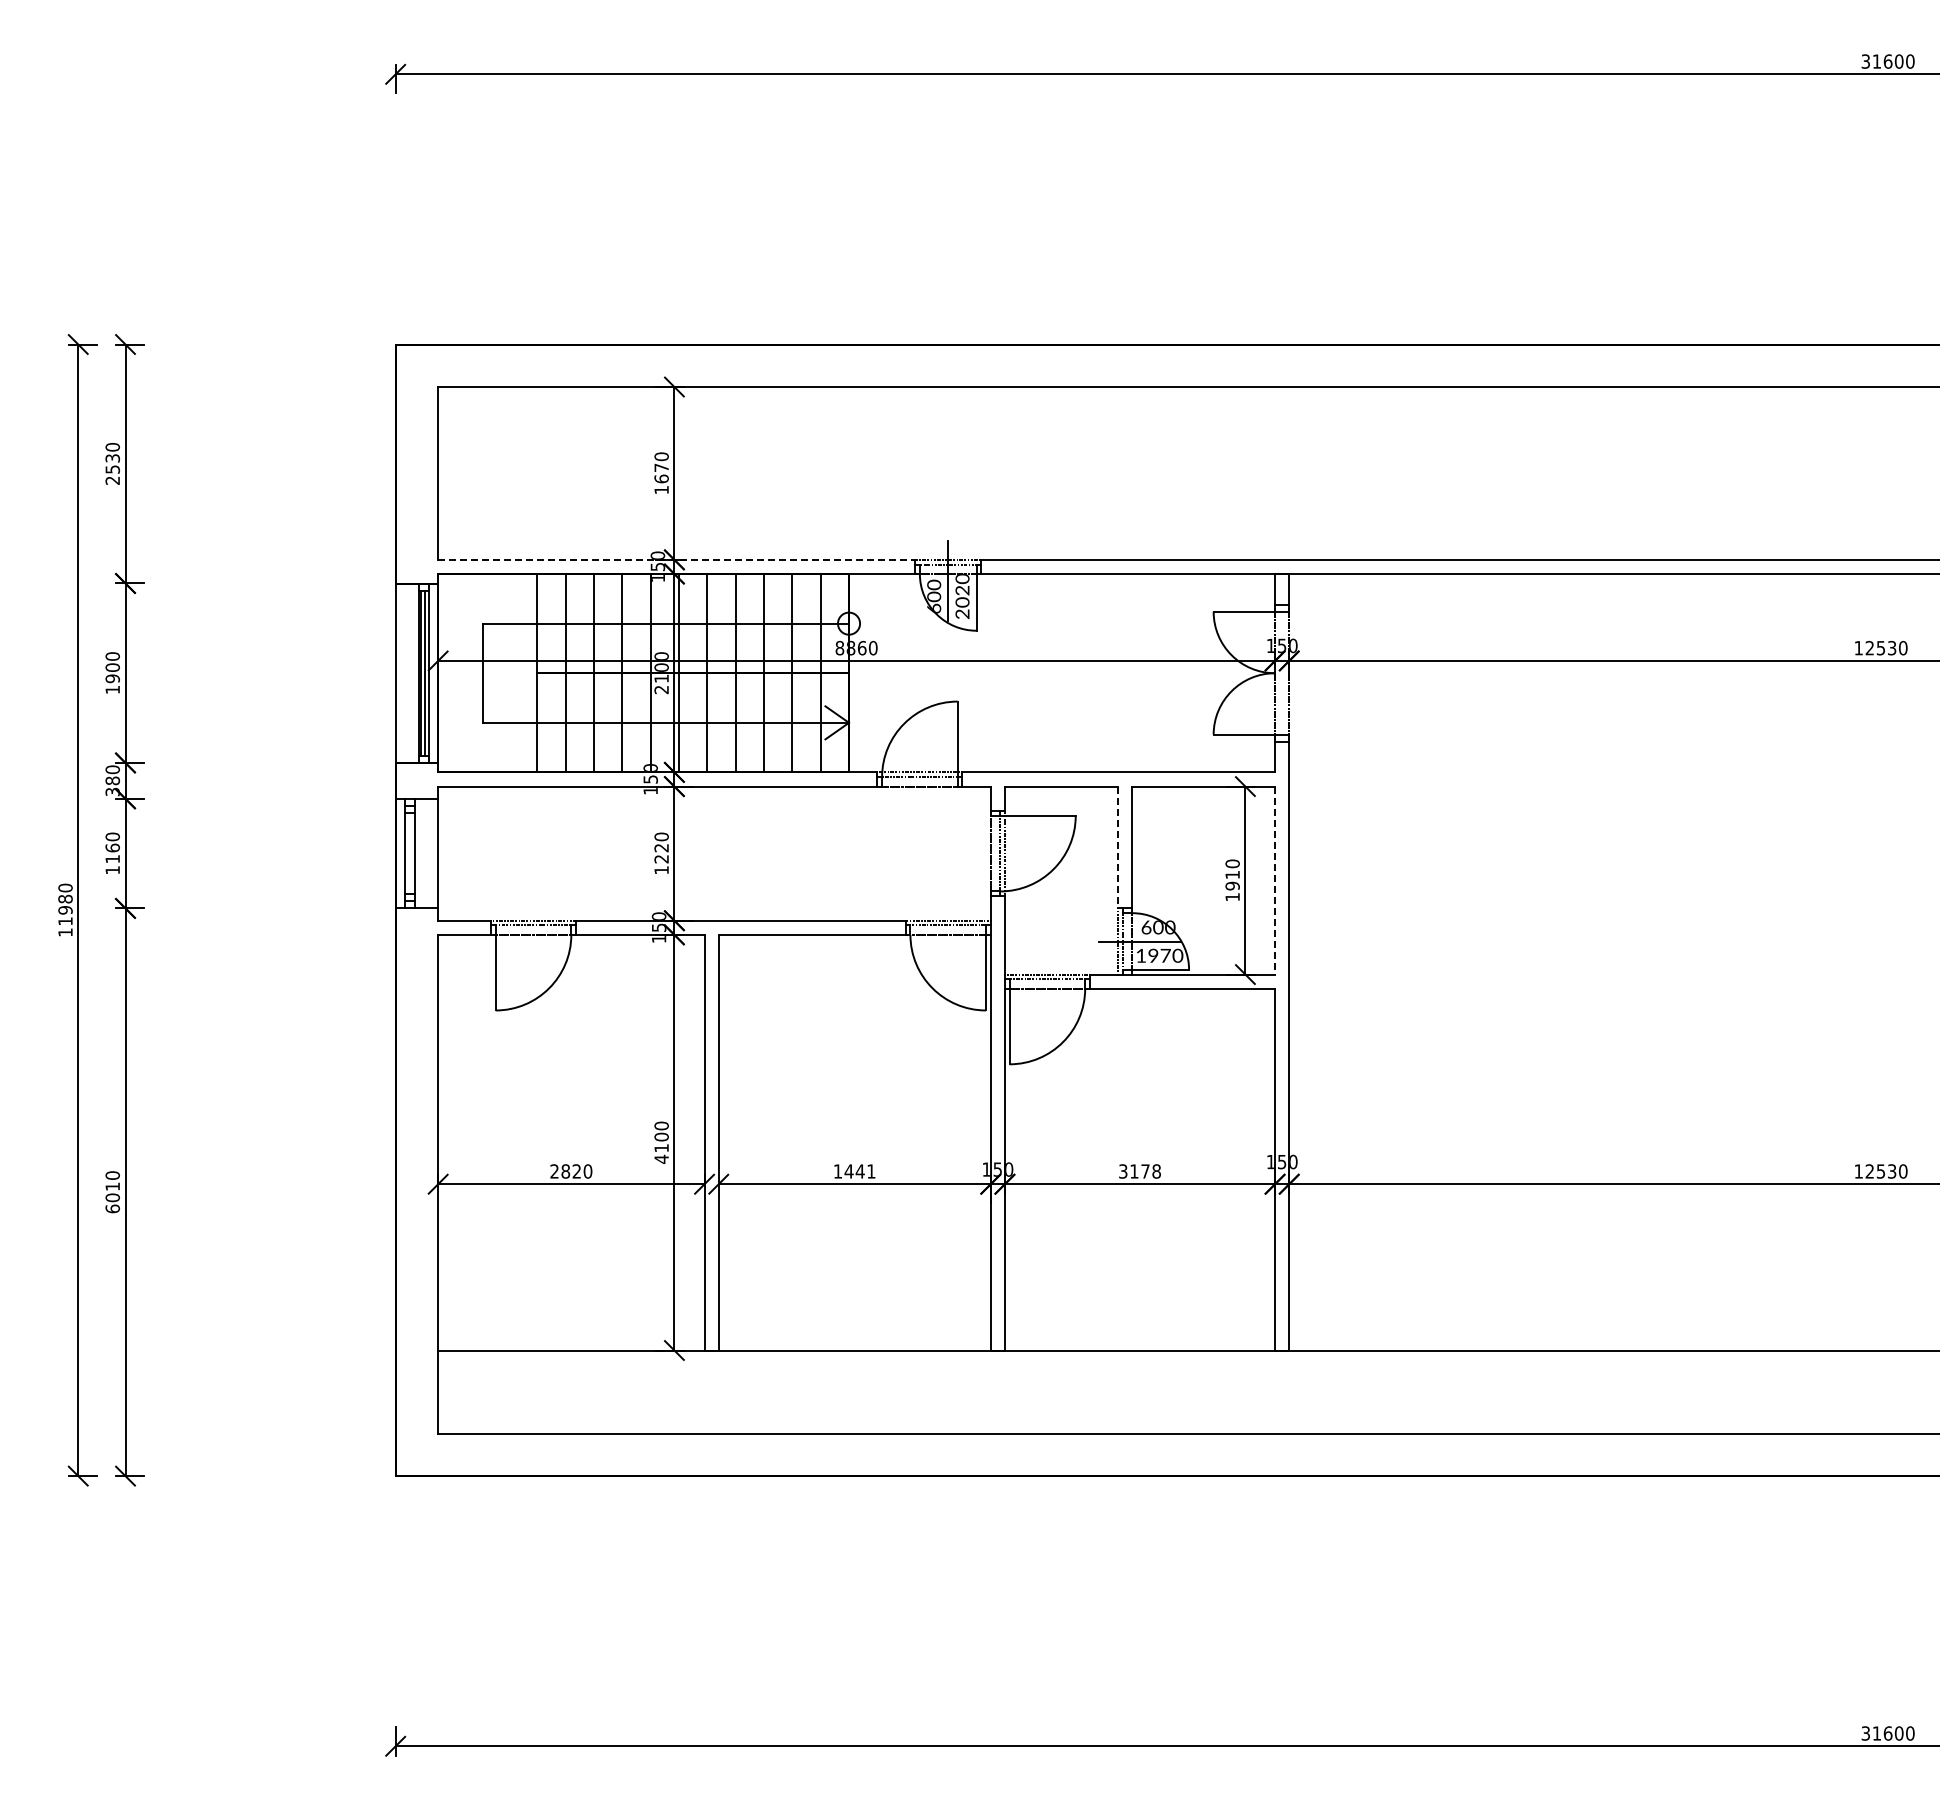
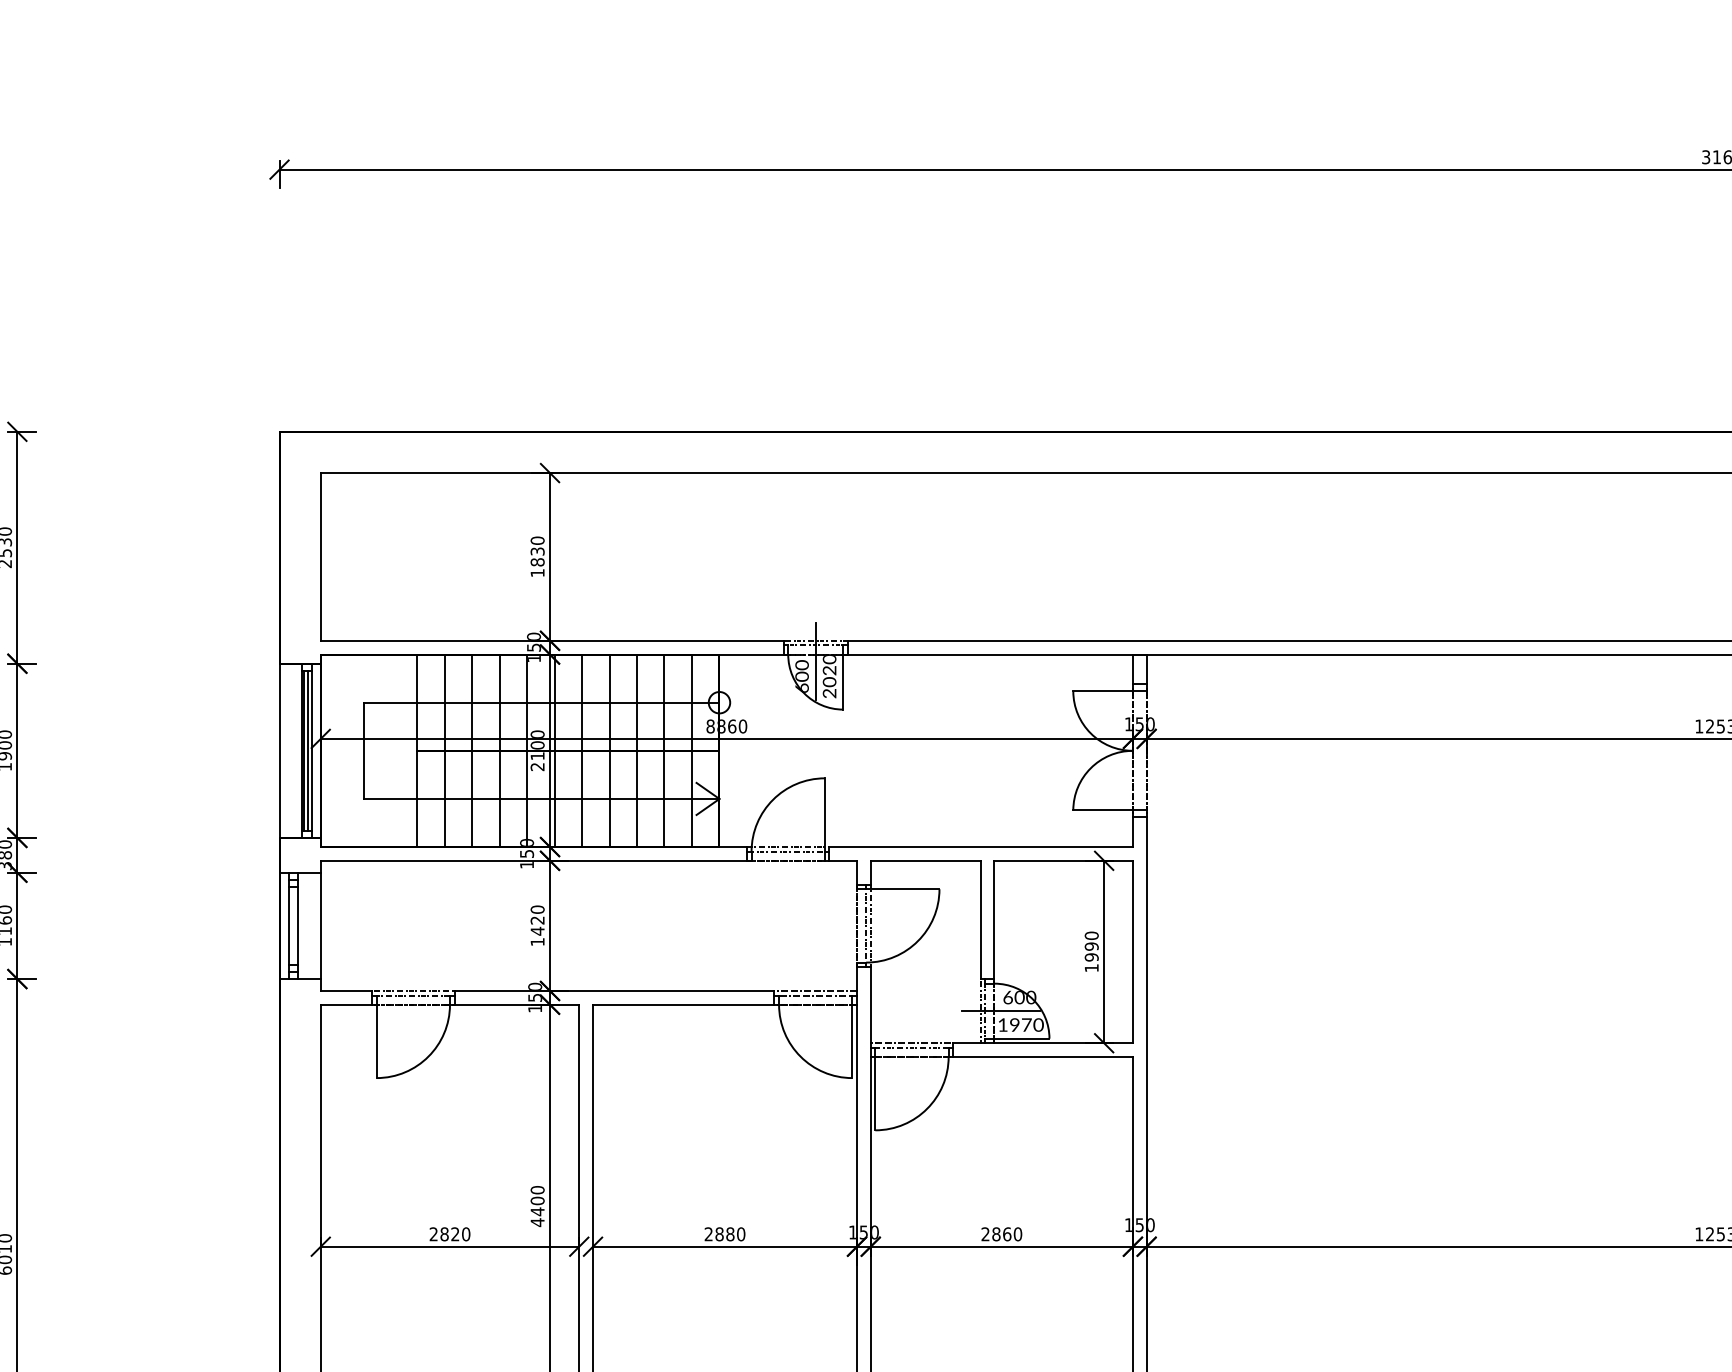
text: (661, 473) -> (537, 557), 1670 -> 1830
line: (676, 559) -> (552, 640), dashed -> solid
line: (1118, 847) -> (980, 919), dashed -> solid
text: (661, 858) -> (537, 930), 1220 -> 1420
text: (1232, 874) -> (1091, 946), 1910 -> 1990
line: (1275, 880) -> (1133, 951), dashed -> solid
text: (661, 1147) -> (537, 1211), 4100 -> 4400
text: (854, 1171) -> (724, 1234), 1441 -> 2880
text: (1140, 1171) -> (1002, 1234), 3178 -> 2860

